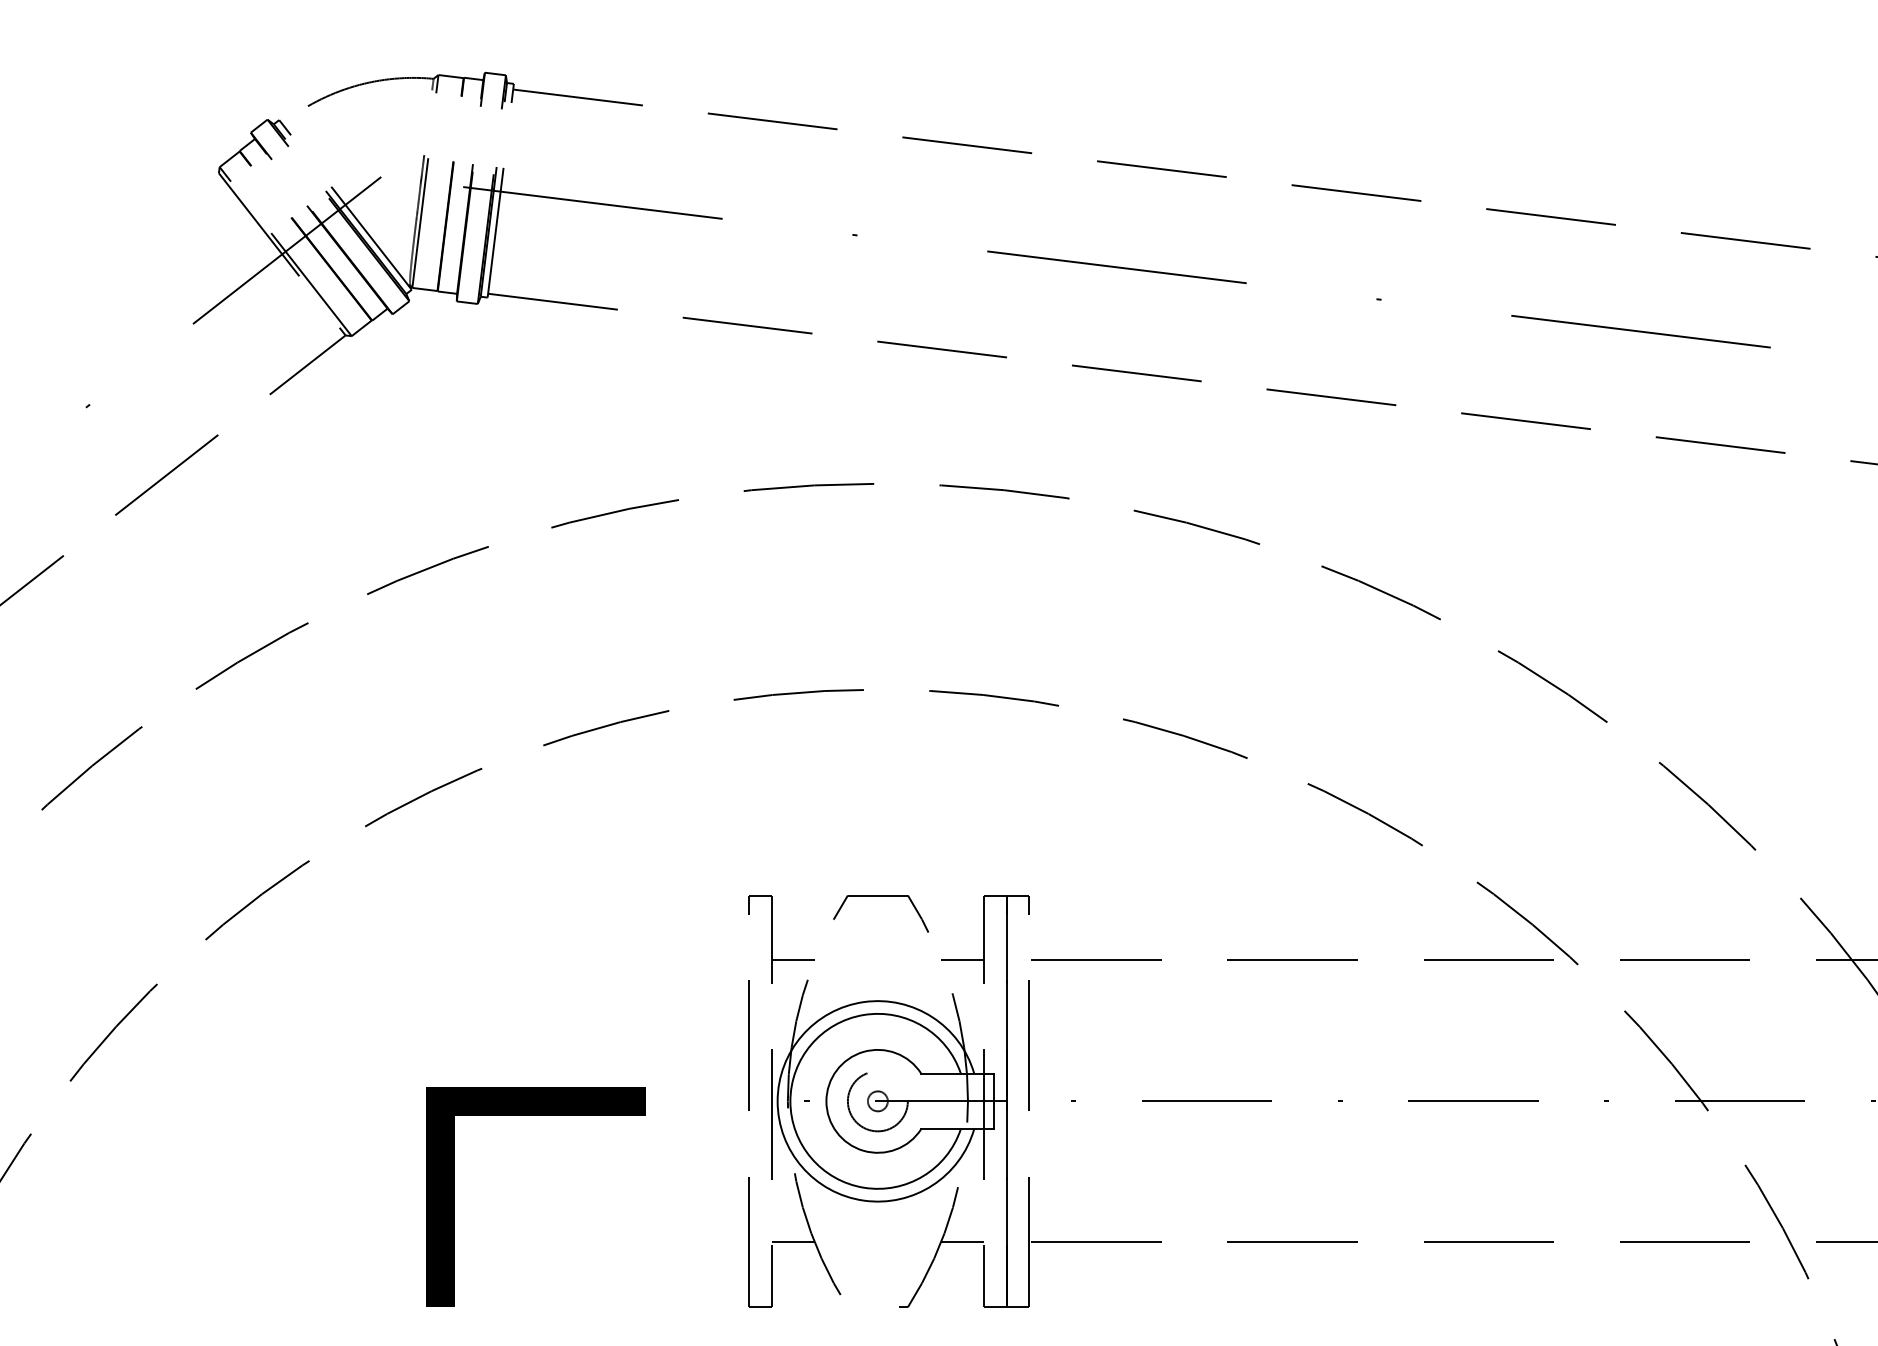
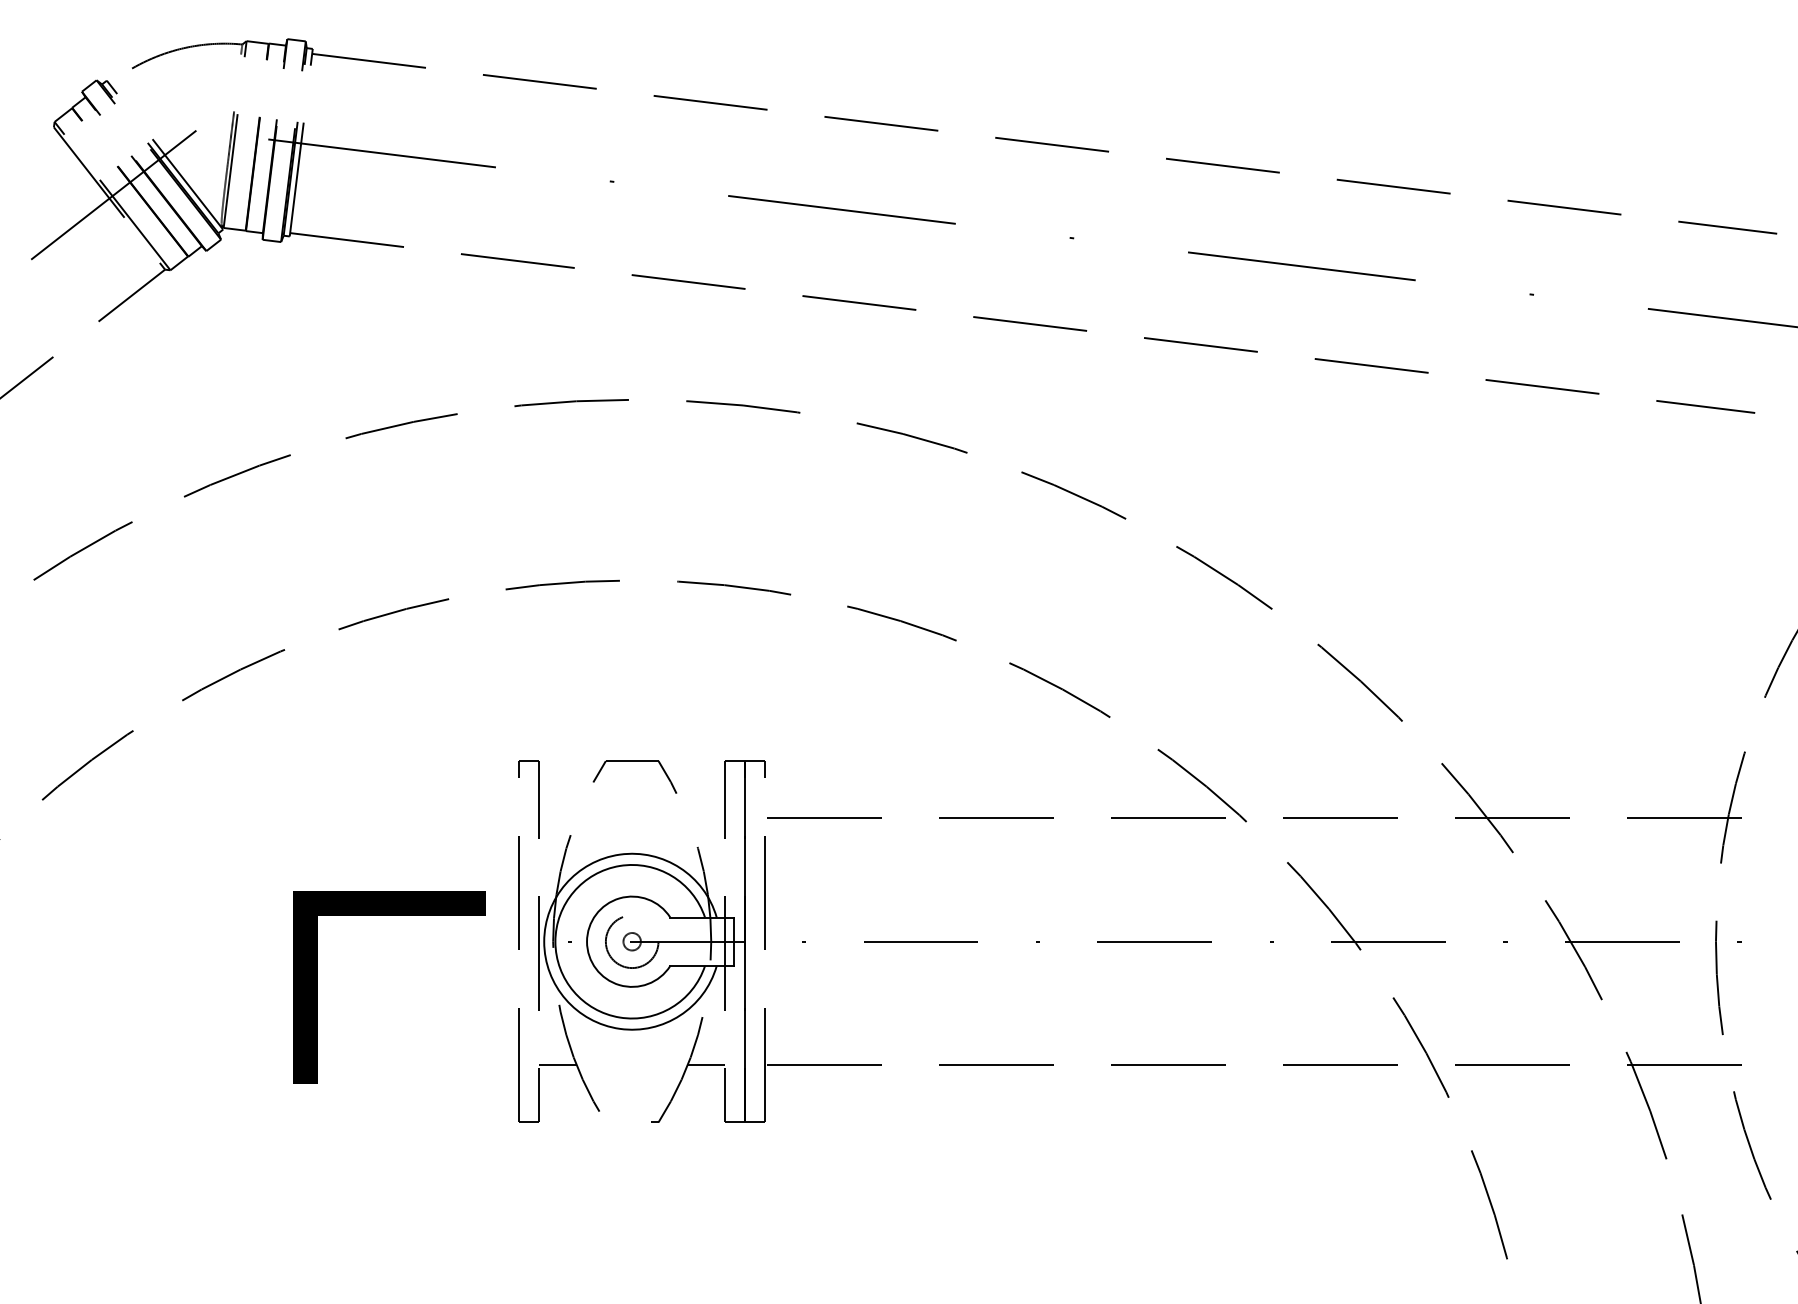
line: (792, 960) -> (557, 818), removed
line: (962, 960) -> (706, 818), removed
line: (536, 1114) -> (389, 915), moved

